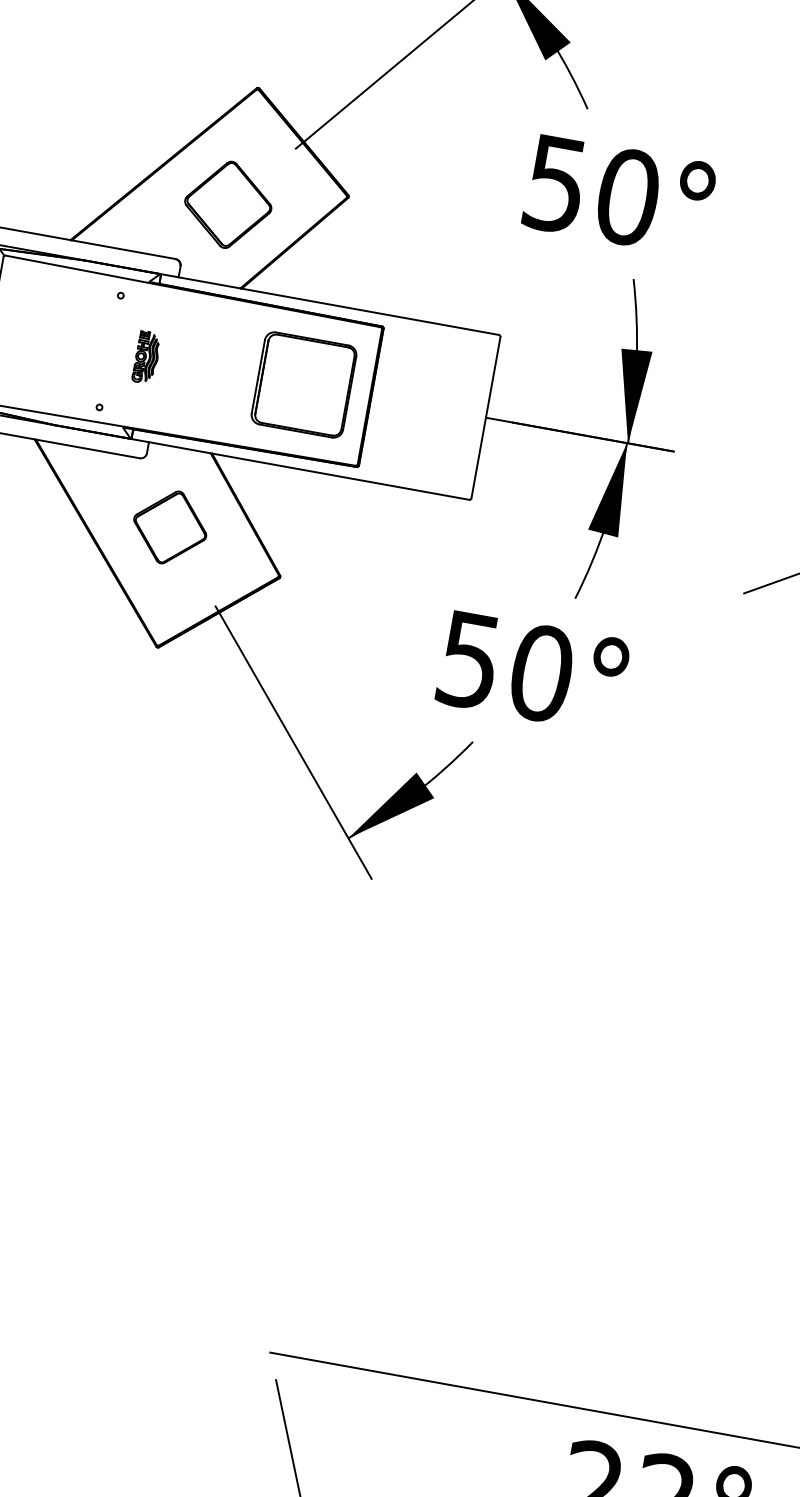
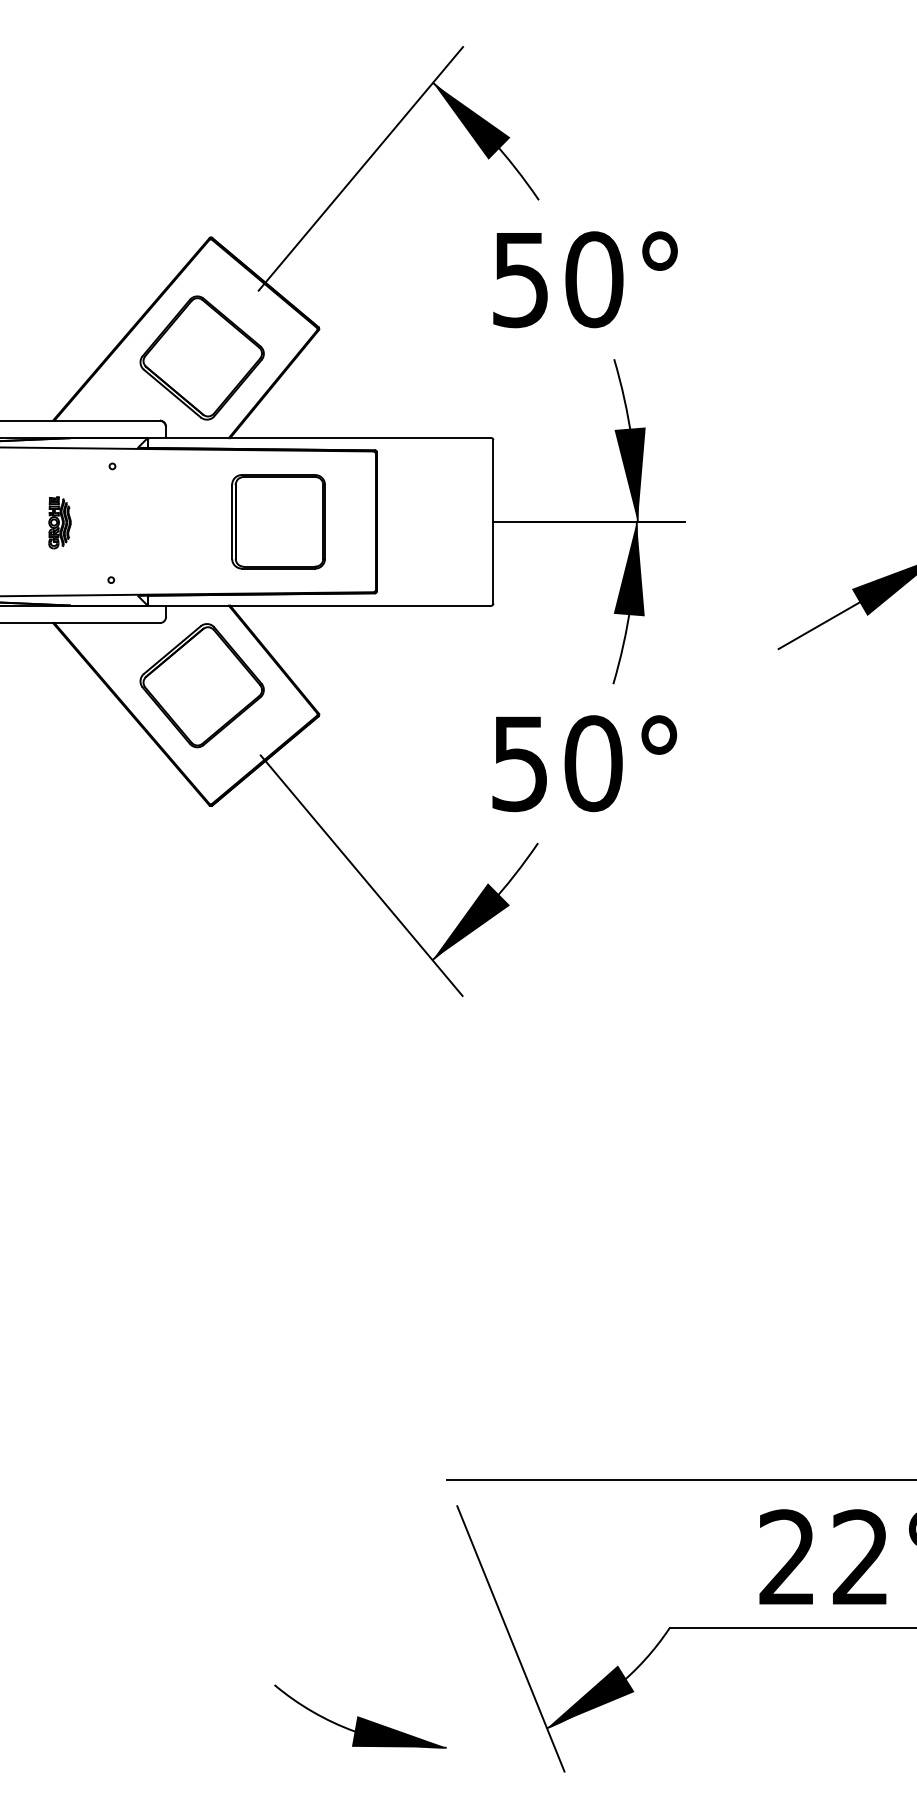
part: (227, 204) -> (201, 357), size x1.43
part: (146, 357) -> (59, 522), moved
part: (304, 384) -> (278, 521), moved
part: (169, 527) -> (201, 685), size x1.67

